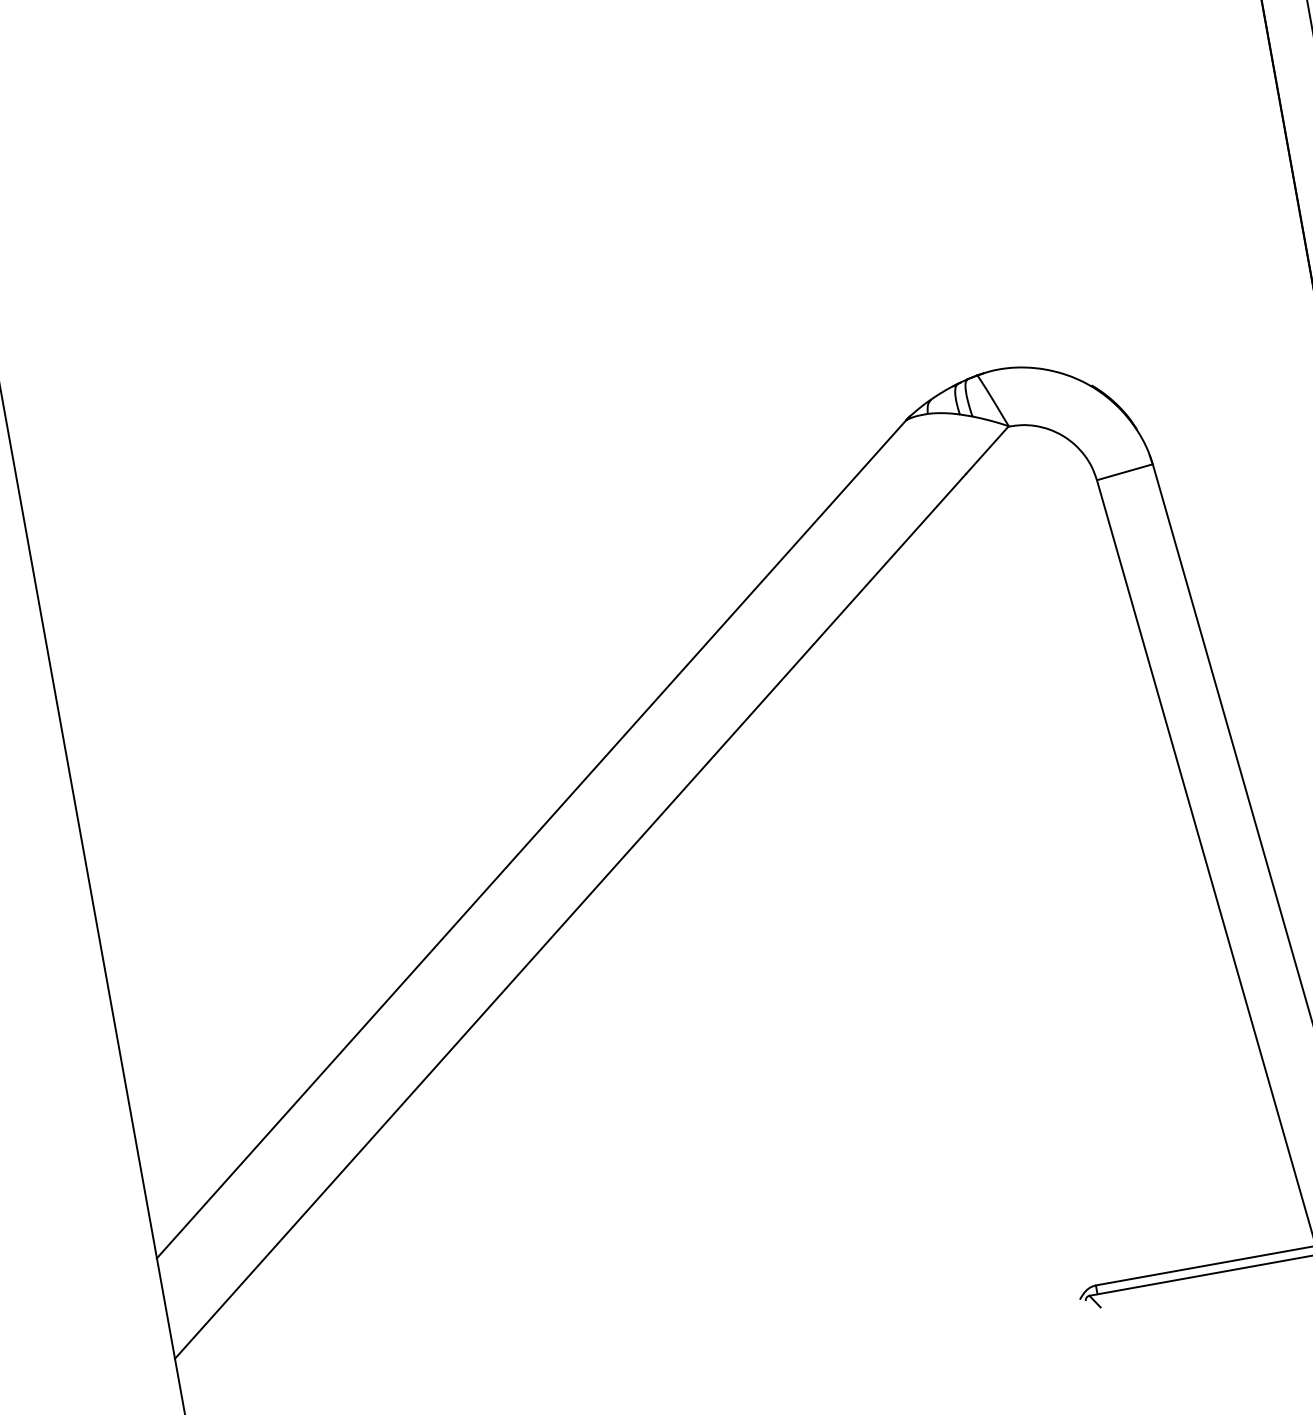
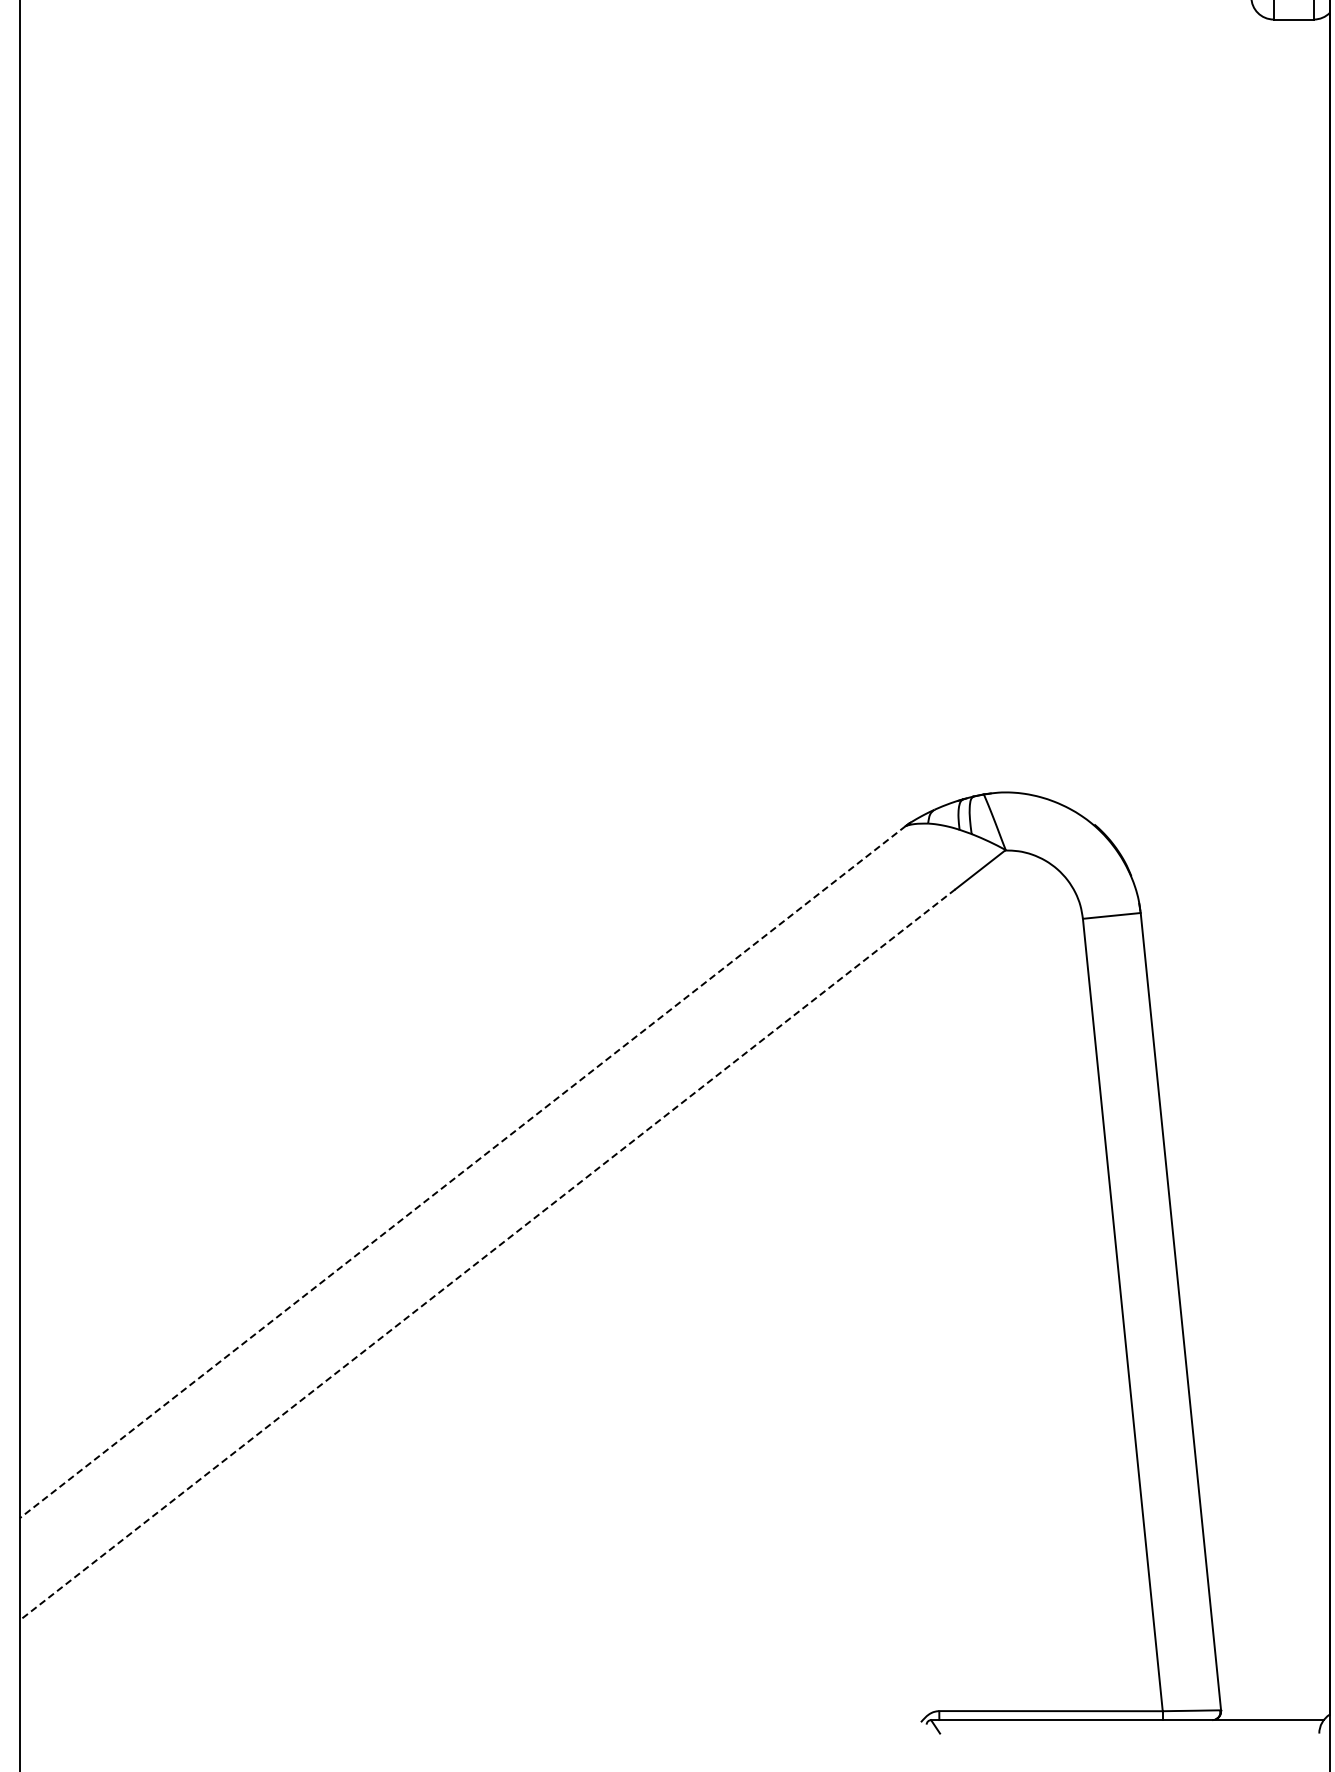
line: (531, 839) -> (462, 1172), solid -> dashed
line: (570, 916) -> (487, 1254), solid -> dashed

